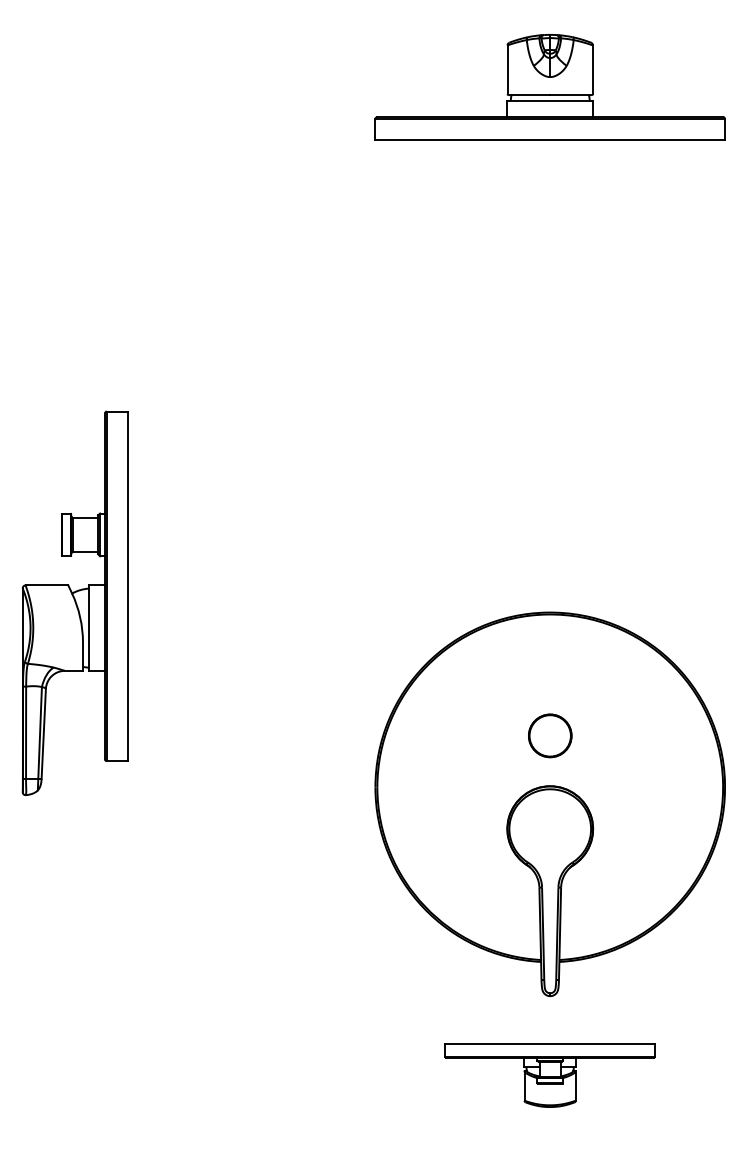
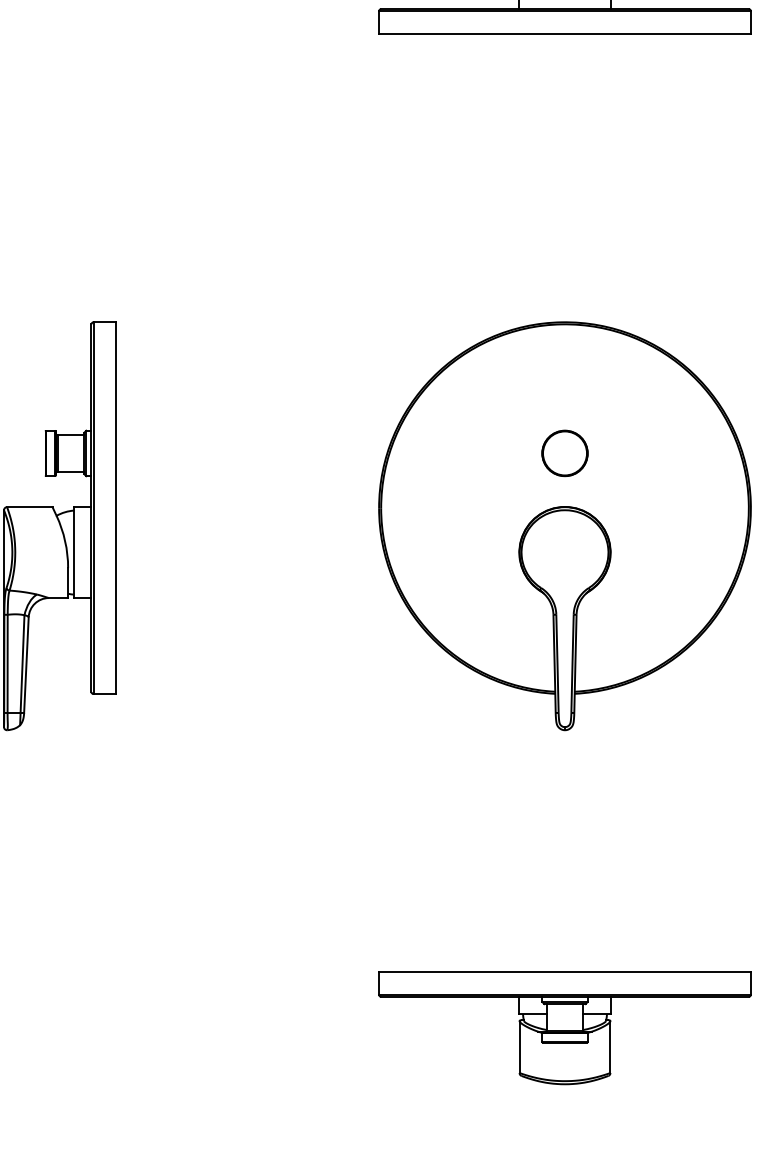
part: (549, 804) -> (564, 526), moved
part: (549, 1075) -> (564, 1028), size x1.67

